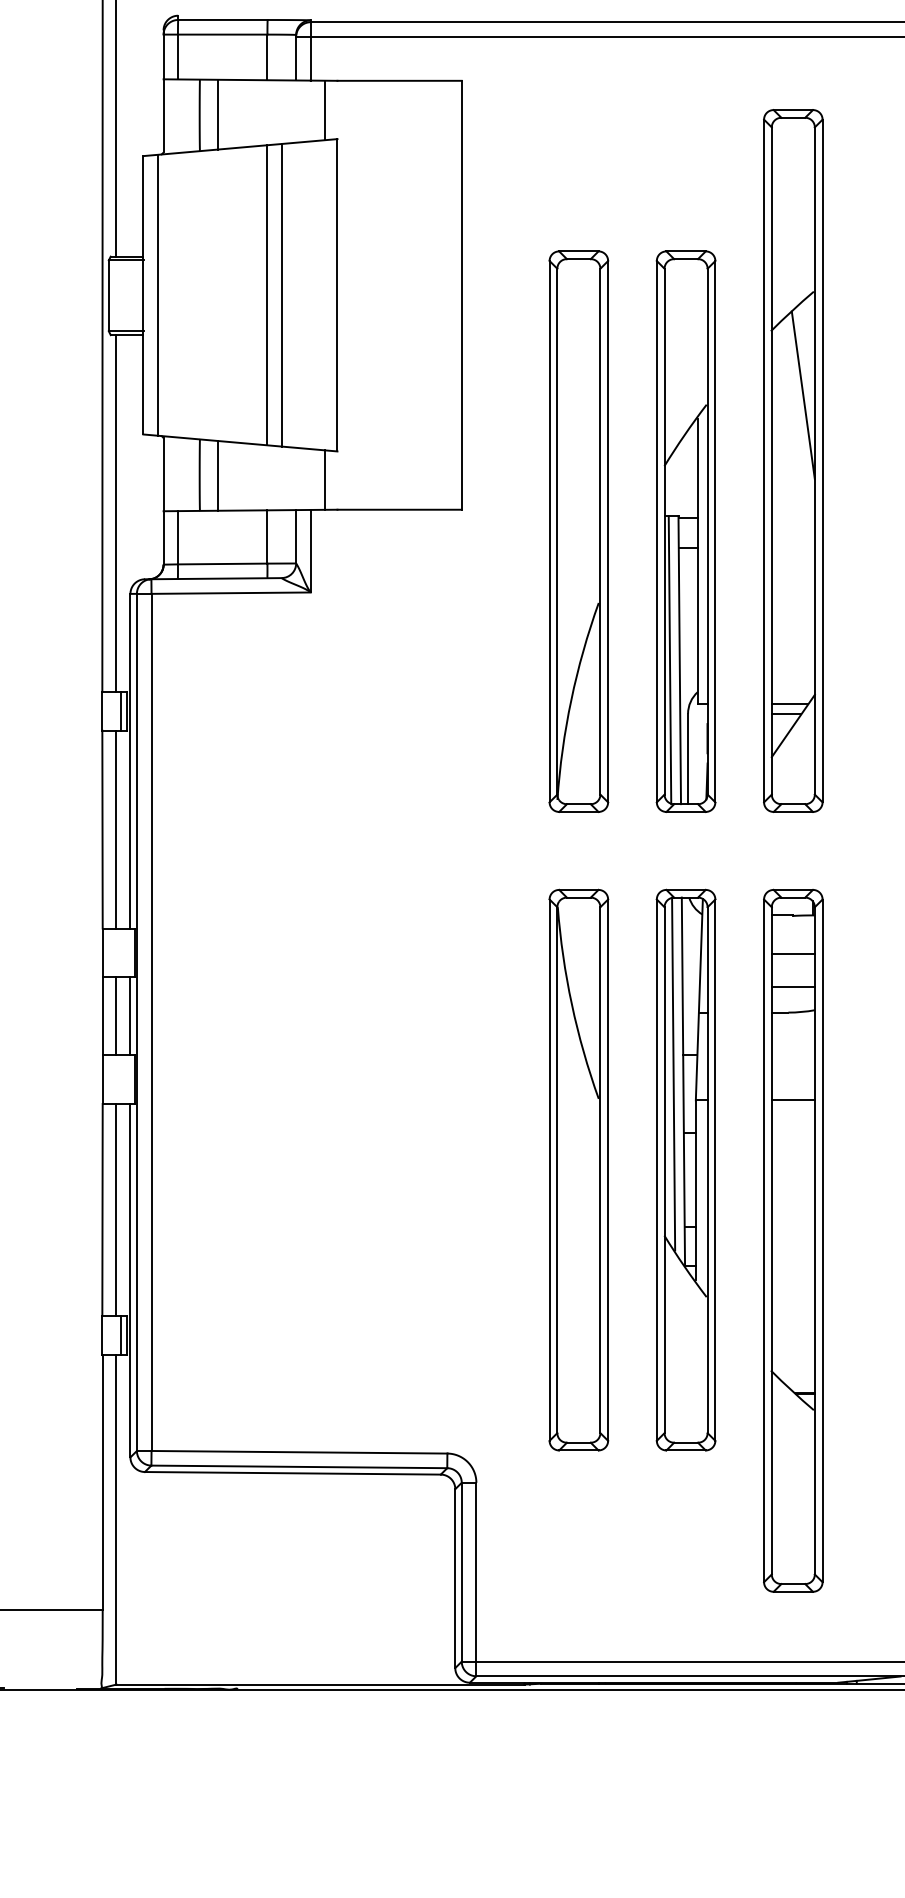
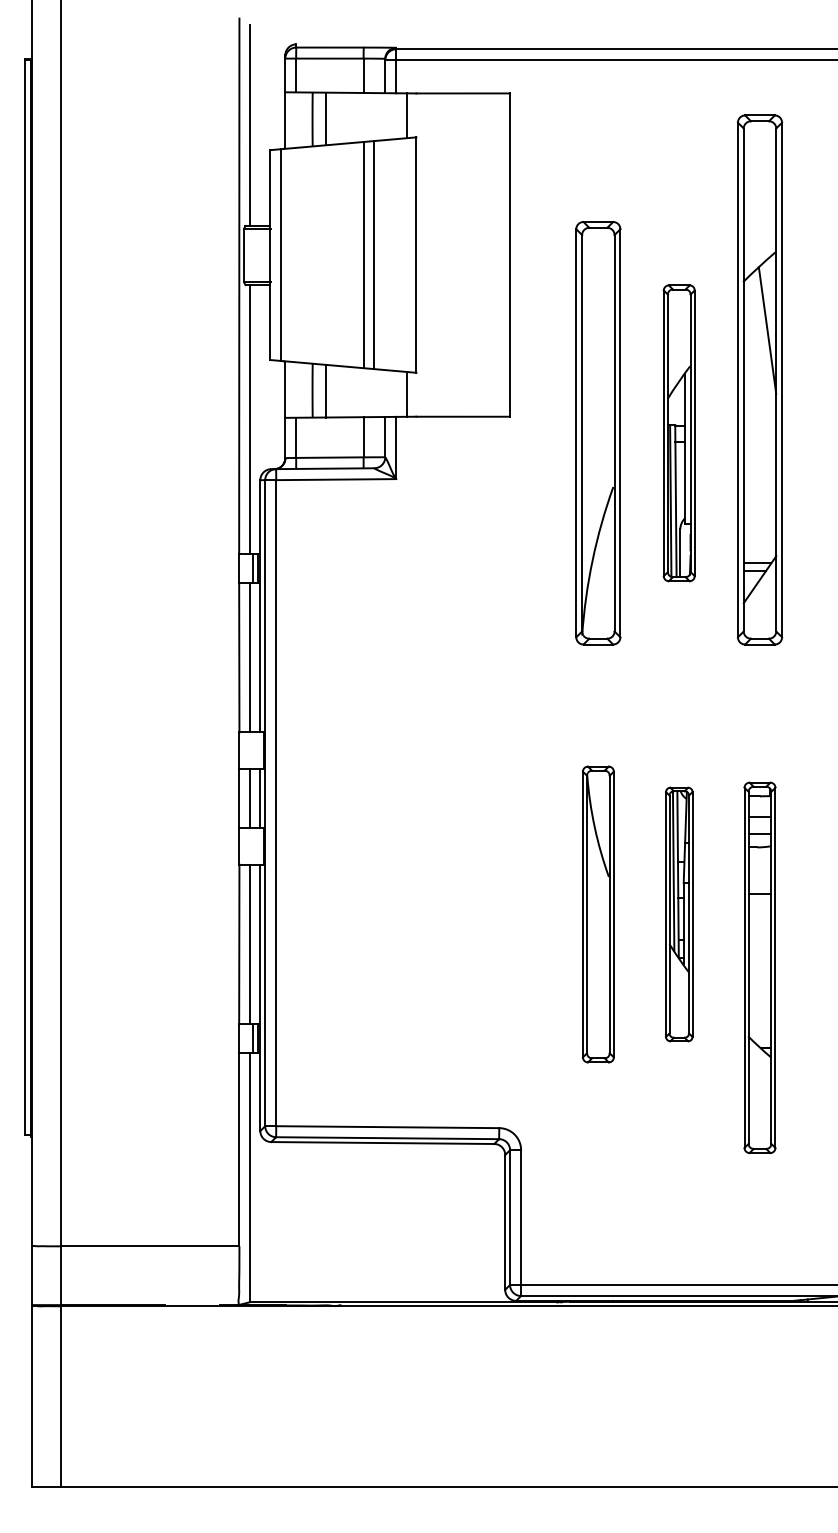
part: (686, 531) -> (679, 433), size x0.7
part: (579, 1170) -> (598, 914), size x0.7
part: (686, 1170) -> (679, 914), size x0.6
part: (792, 1240) -> (759, 967), size x0.7

